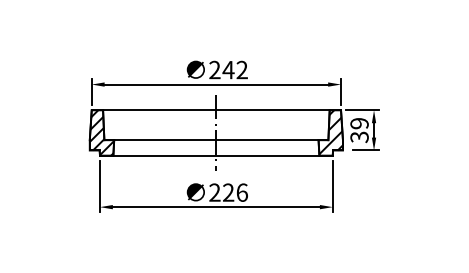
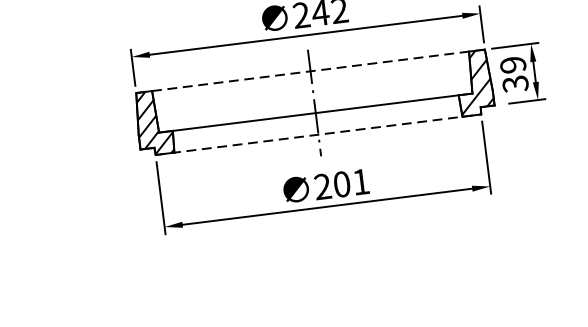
line: (216, 110) -> (310, 71), solid -> dashed
line: (216, 155) -> (318, 134), solid -> dashed
text: (235, 192) -> (351, 182), 226 -> 201

